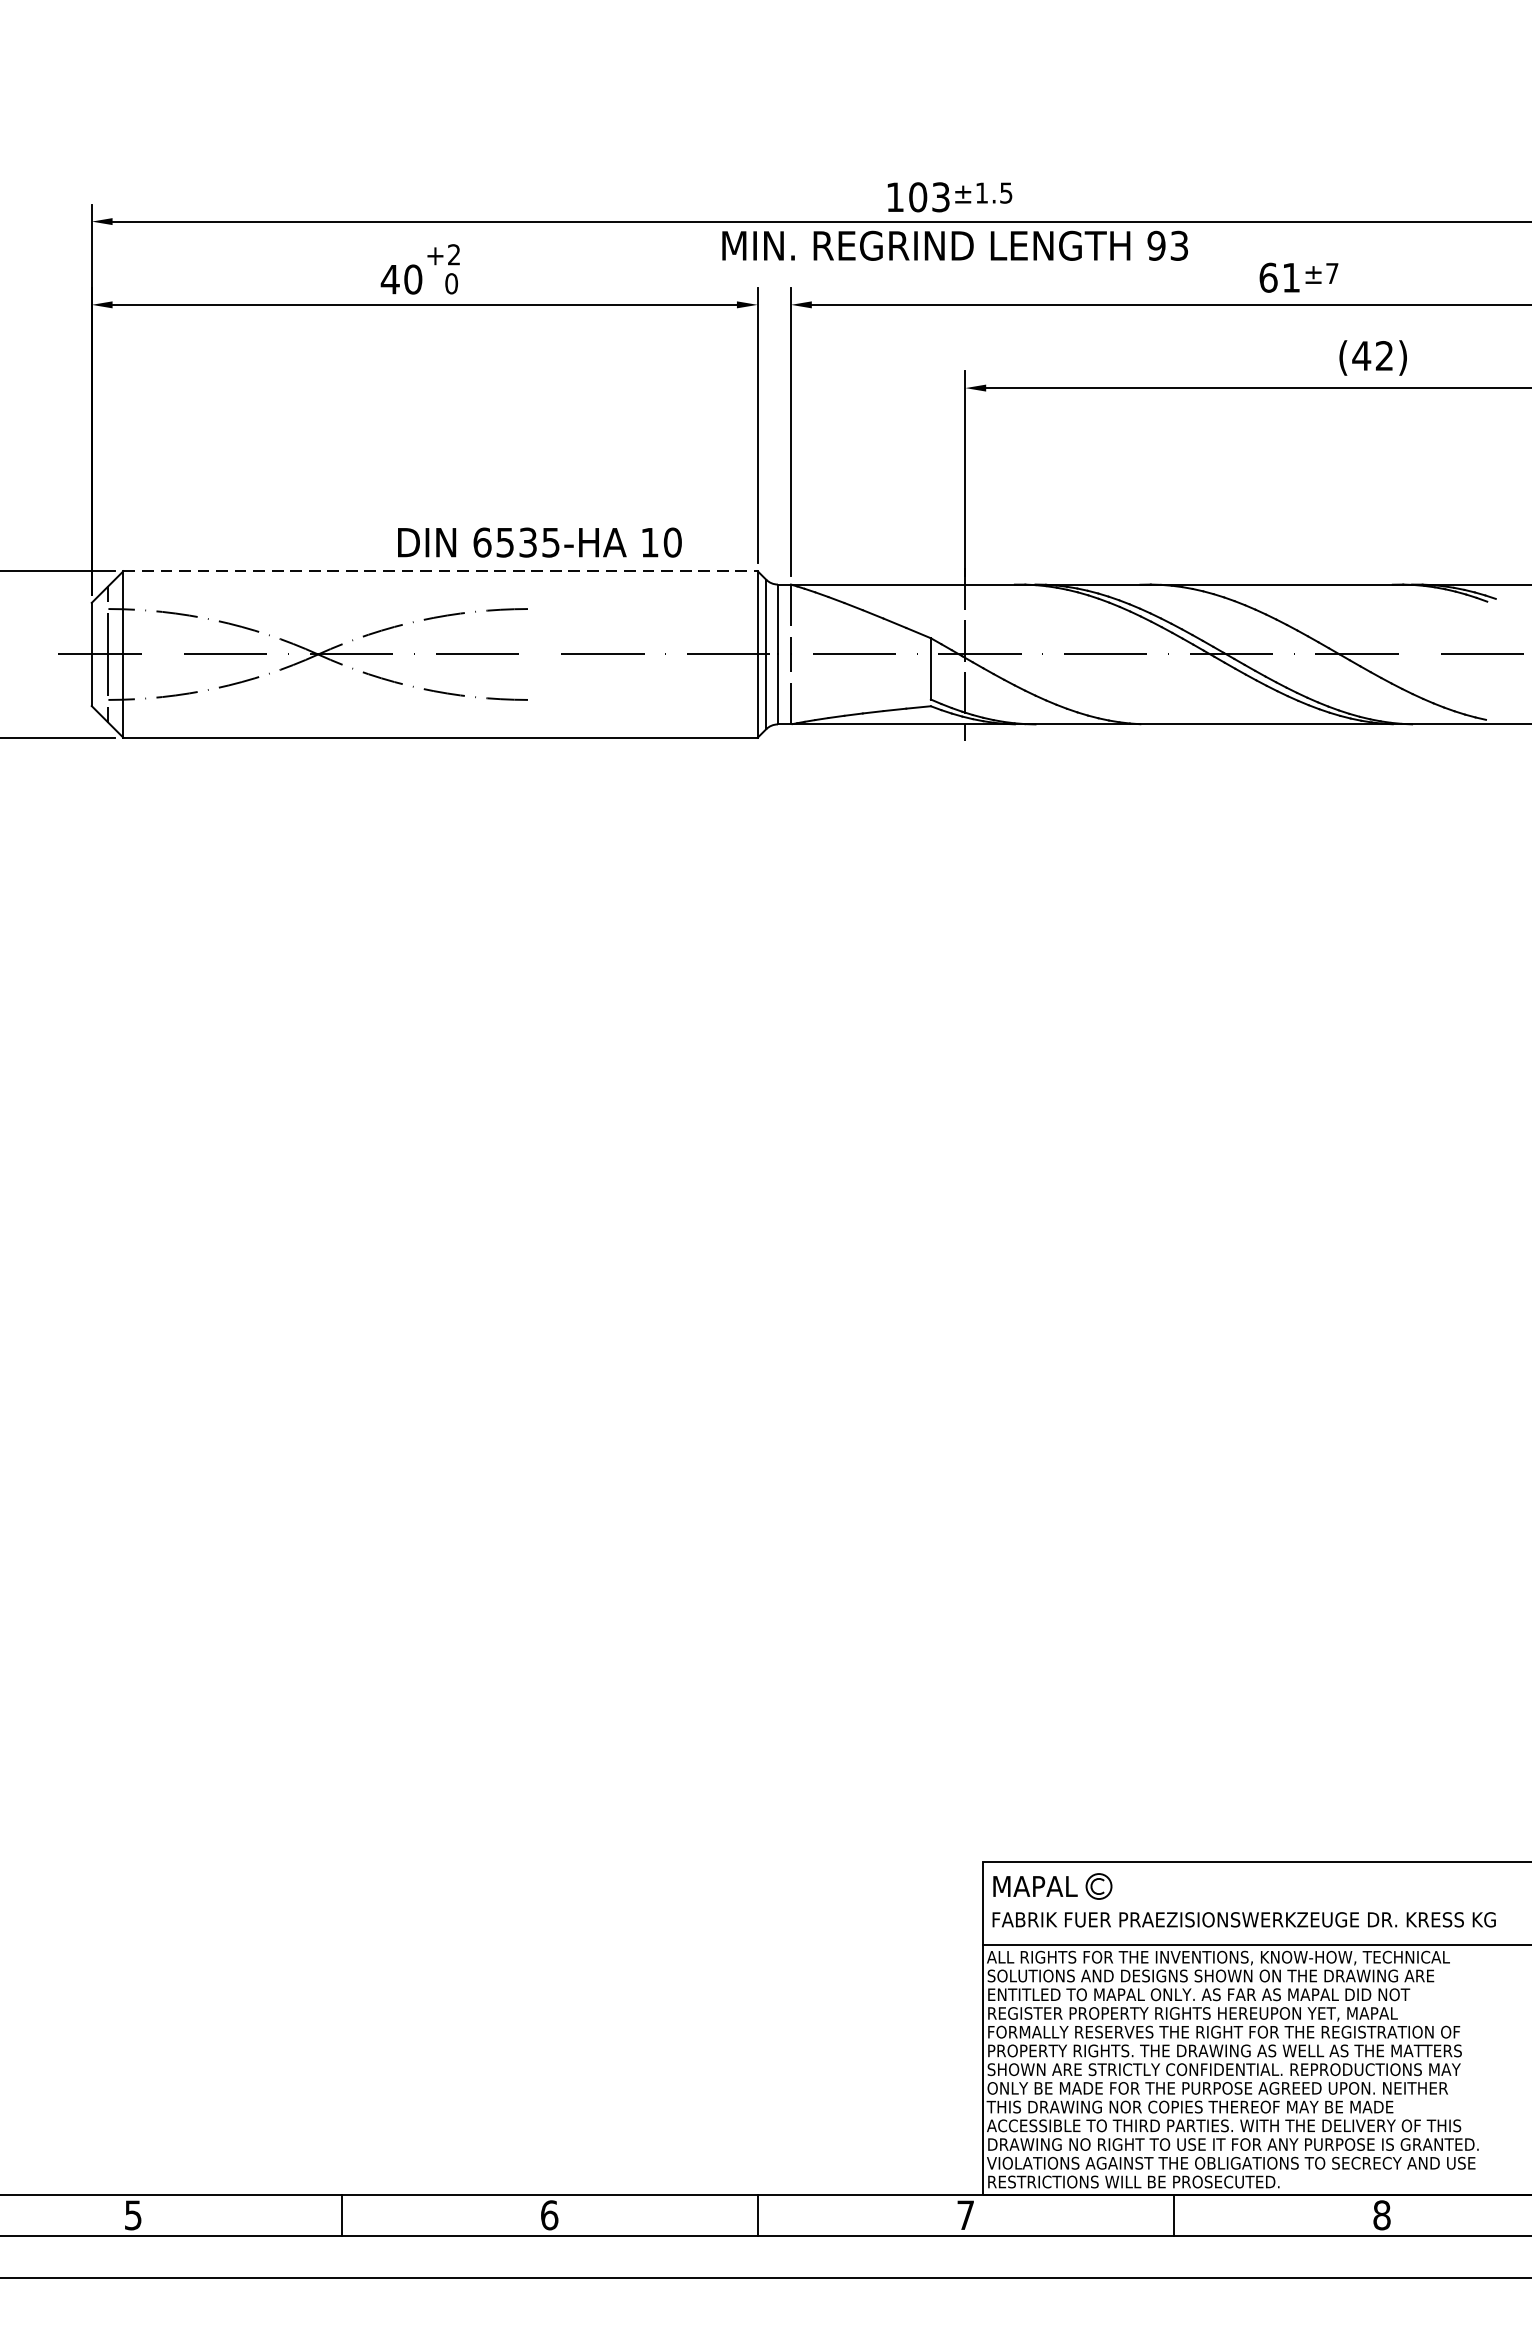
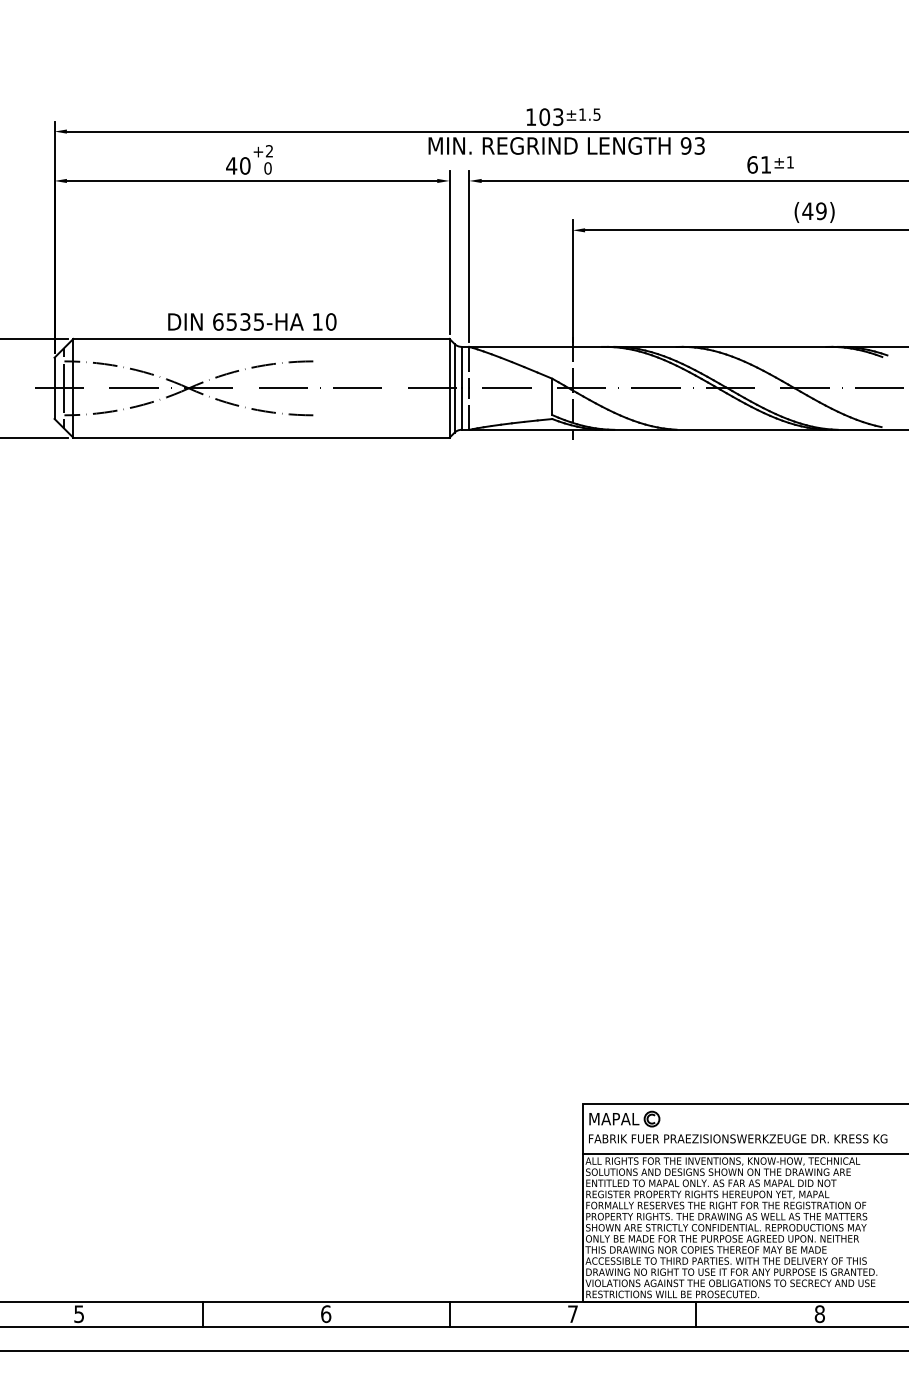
text: (1332, 273) -> (790, 162), ±7 -> ±1
text: (1384, 356) -> (821, 211), (42) -> (49)
text: (540, 541) -> (252, 321), moved
line: (440, 570) -> (261, 338), dashed -> solid

